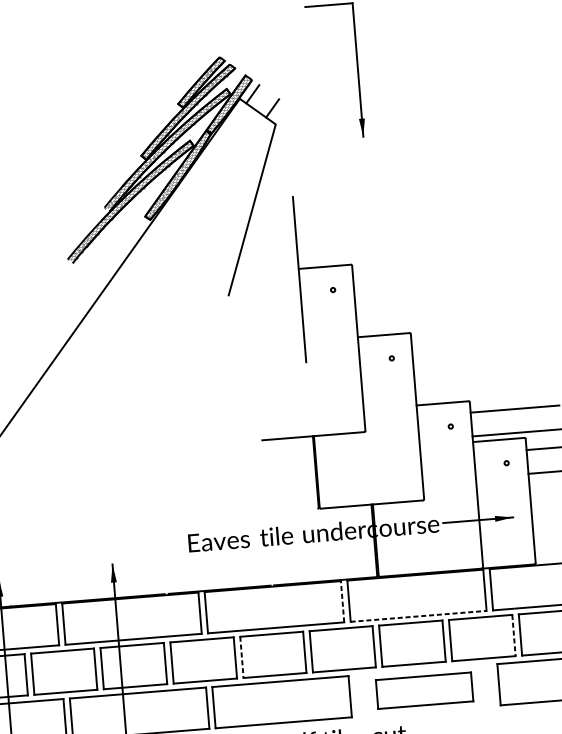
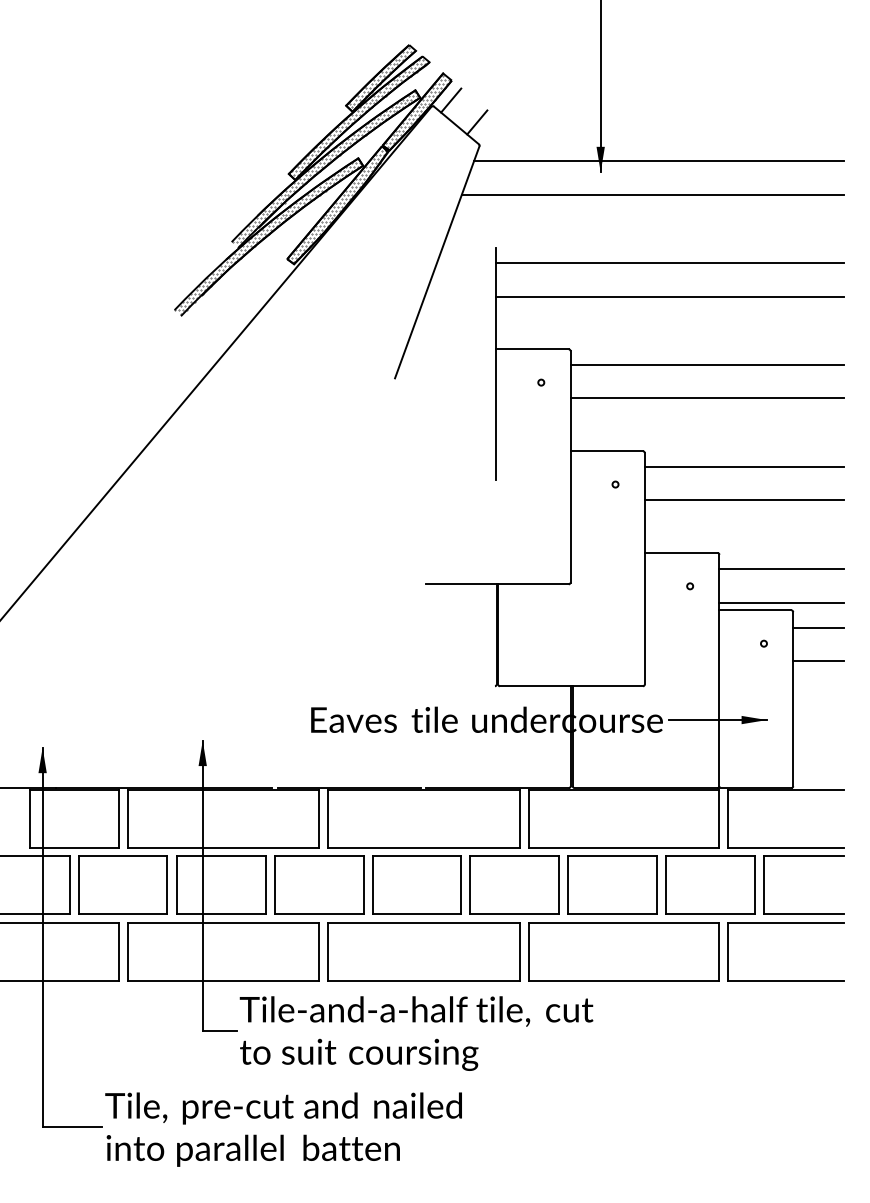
line: (403, 125) -> (658, 161), added
line: (401, 149) -> (652, 194), added
line: (417, 197) -> (669, 263), added
line: (419, 221) -> (669, 296), added
line: (449, 267) -> (706, 364), added
line: (451, 291) -> (706, 398), added
line: (481, 338) -> (743, 466), added
line: (483, 362) -> (743, 500), added
line: (342, 601) -> (519, 818), dashed -> solid
line: (419, 616) -> (624, 847), dashed -> solid
line: (513, 635) -> (754, 884), dashed -> solid
line: (241, 657) -> (372, 884), dashed -> solid
part: (424, 690) -> (623, 951), size x1.43

